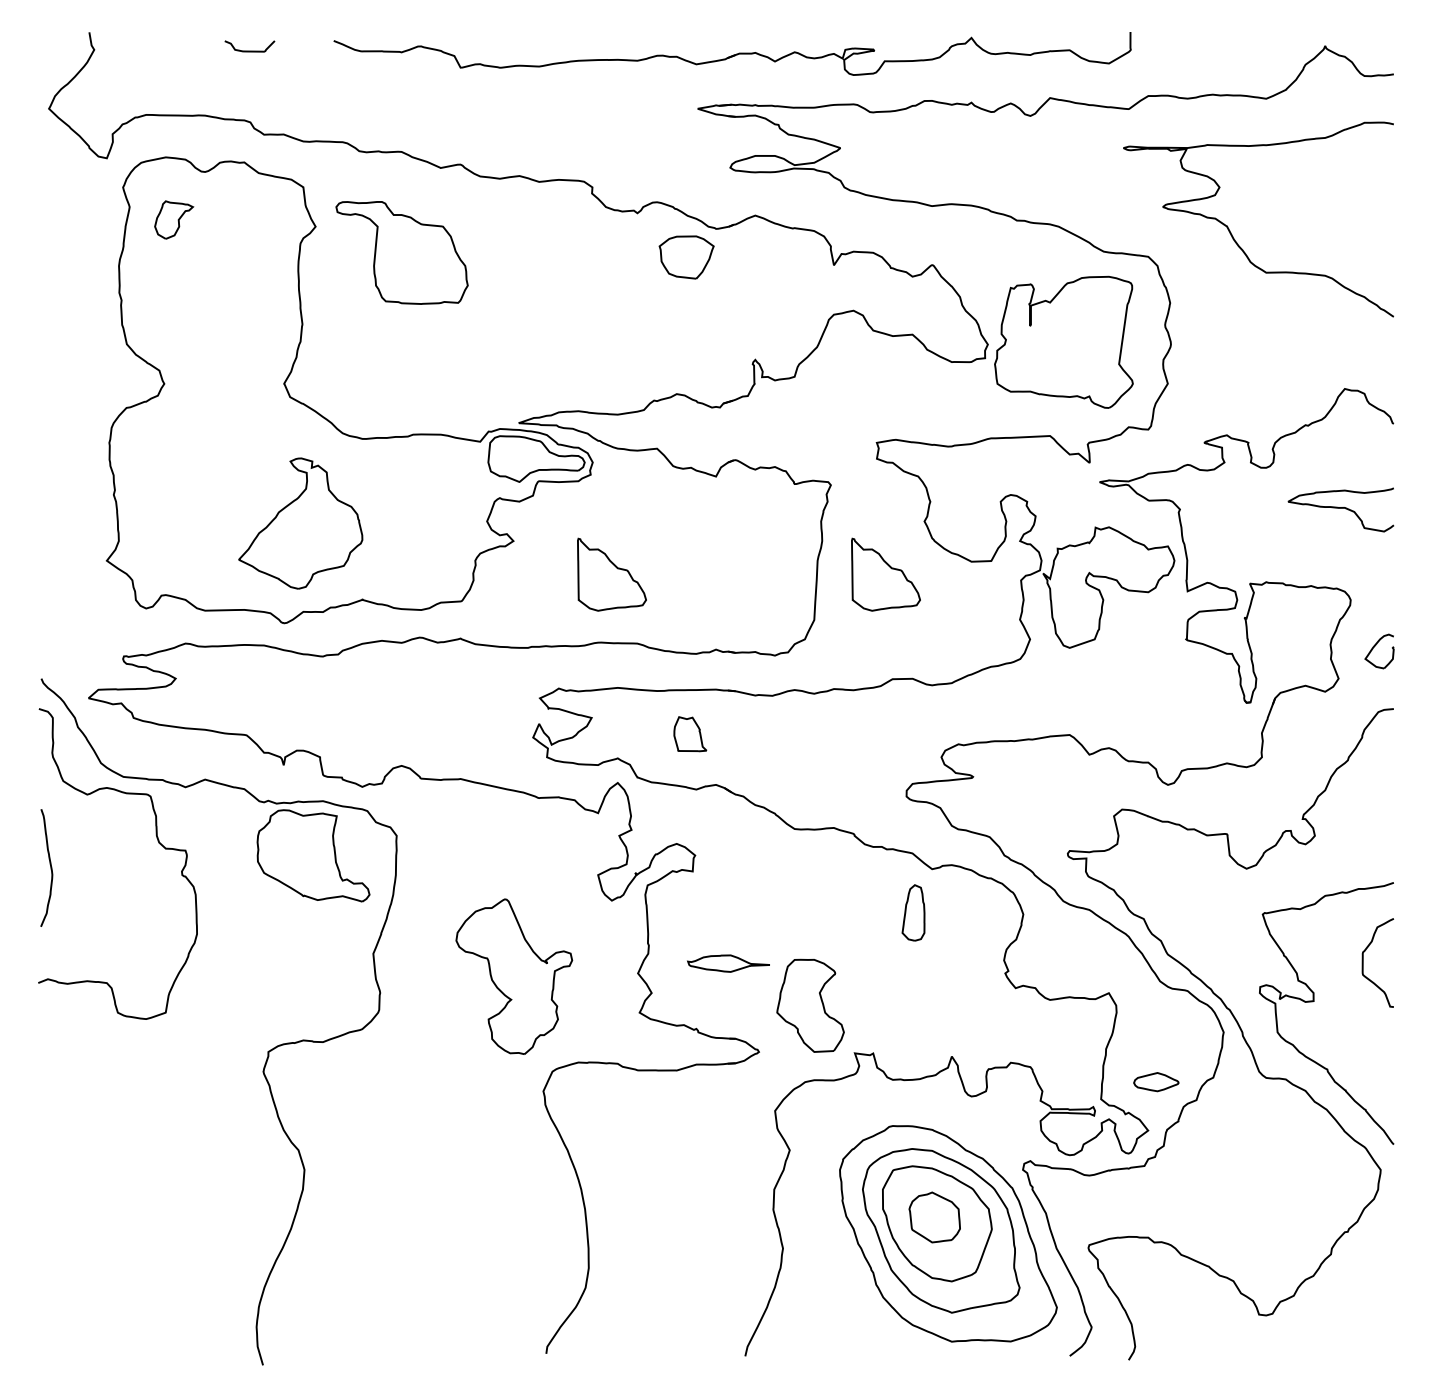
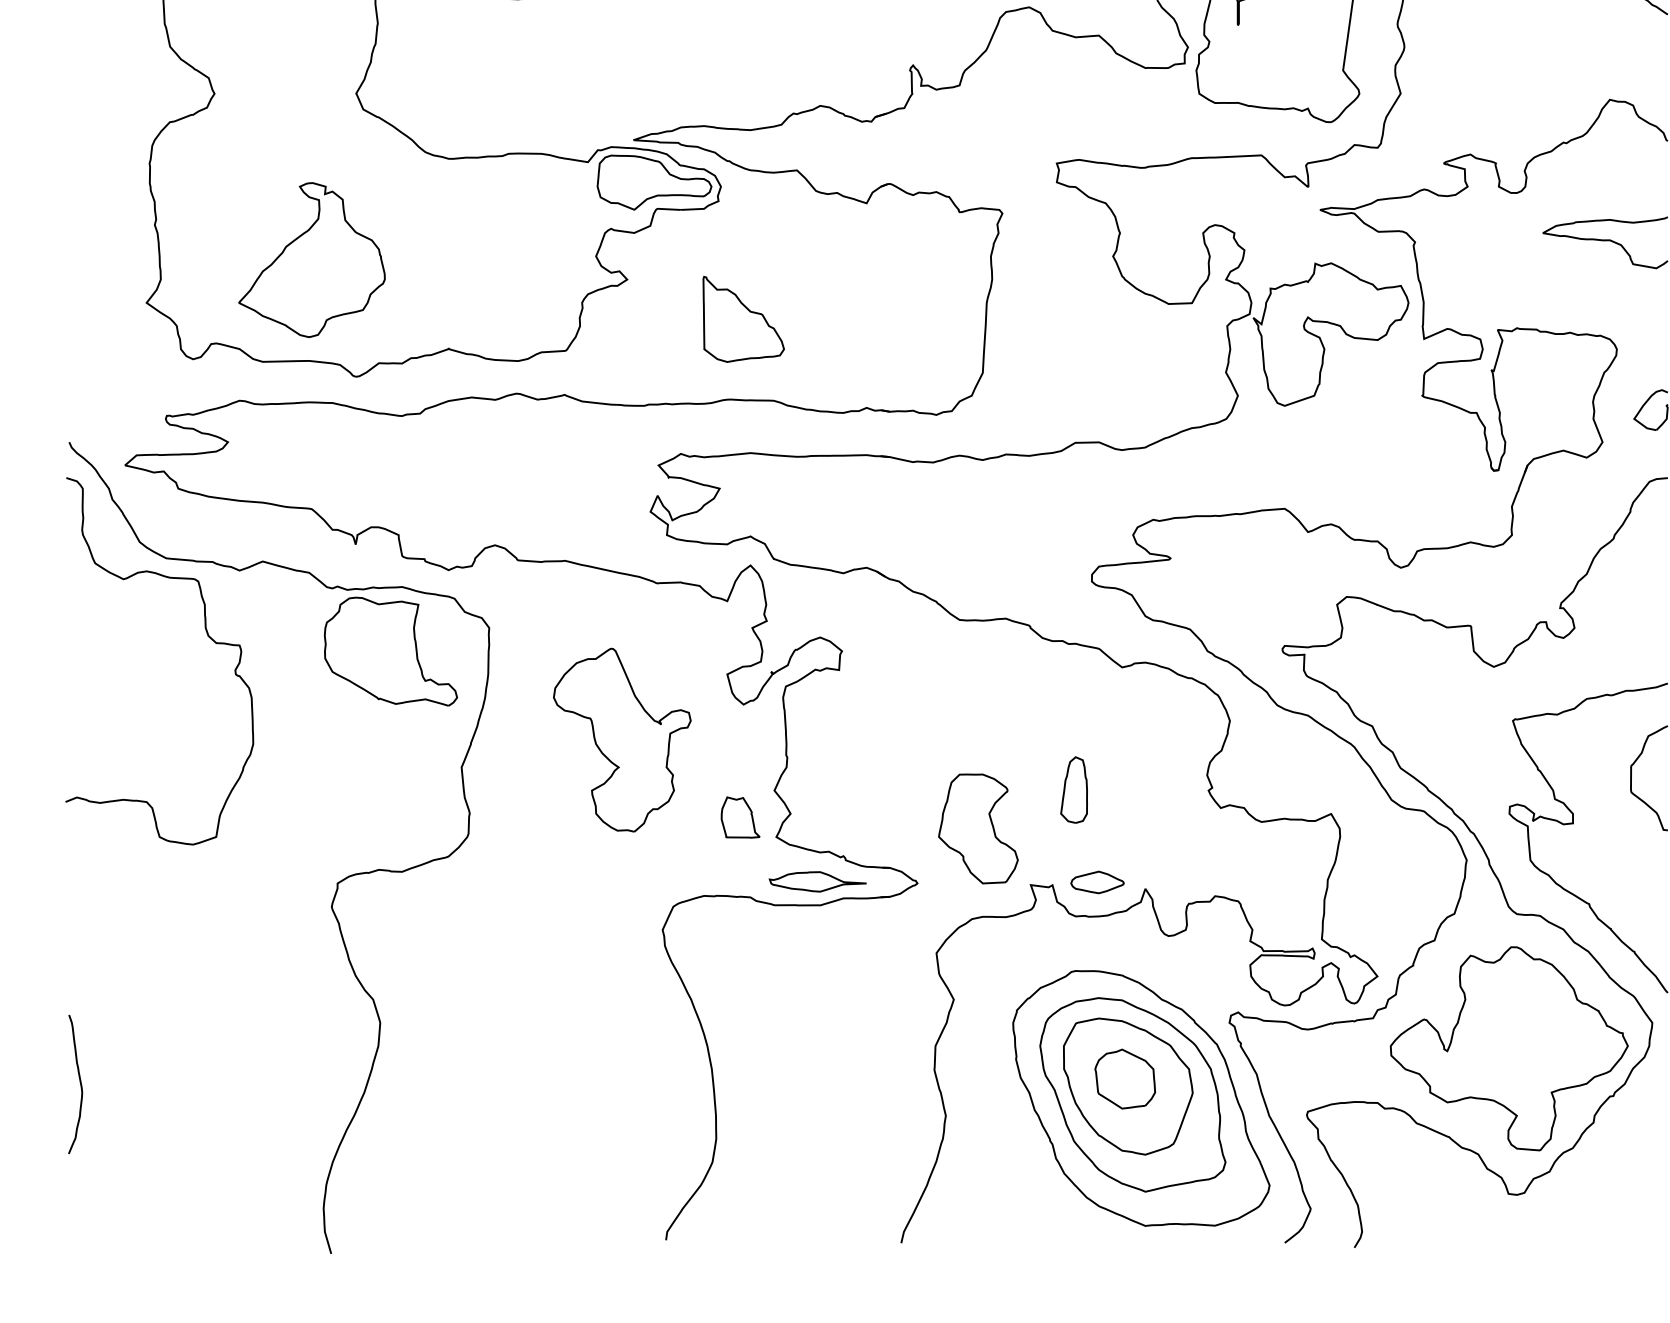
part: (300, 523) -> (311, 259), moved
part: (885, 574) -> (1066, 319), removed
part: (690, 734) -> (740, 817), moved
curve: (50, 867) -> (80, 1083), moved
part: (913, 912) -> (1074, 789), moved
part: (728, 963) -> (817, 881), moved
part: (514, 976) -> (622, 739), moved
part: (1156, 1082) -> (1097, 882), moved
part: (1259, 1191) -> (1509, 1048), added

